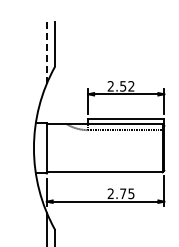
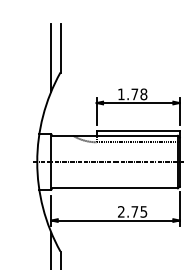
line: (46, 52) -> (50, 57), dashed -> solid
text: (120, 86) -> (131, 94), 2.52 -> 1.78
line: (98, 148) -> (107, 162), added

